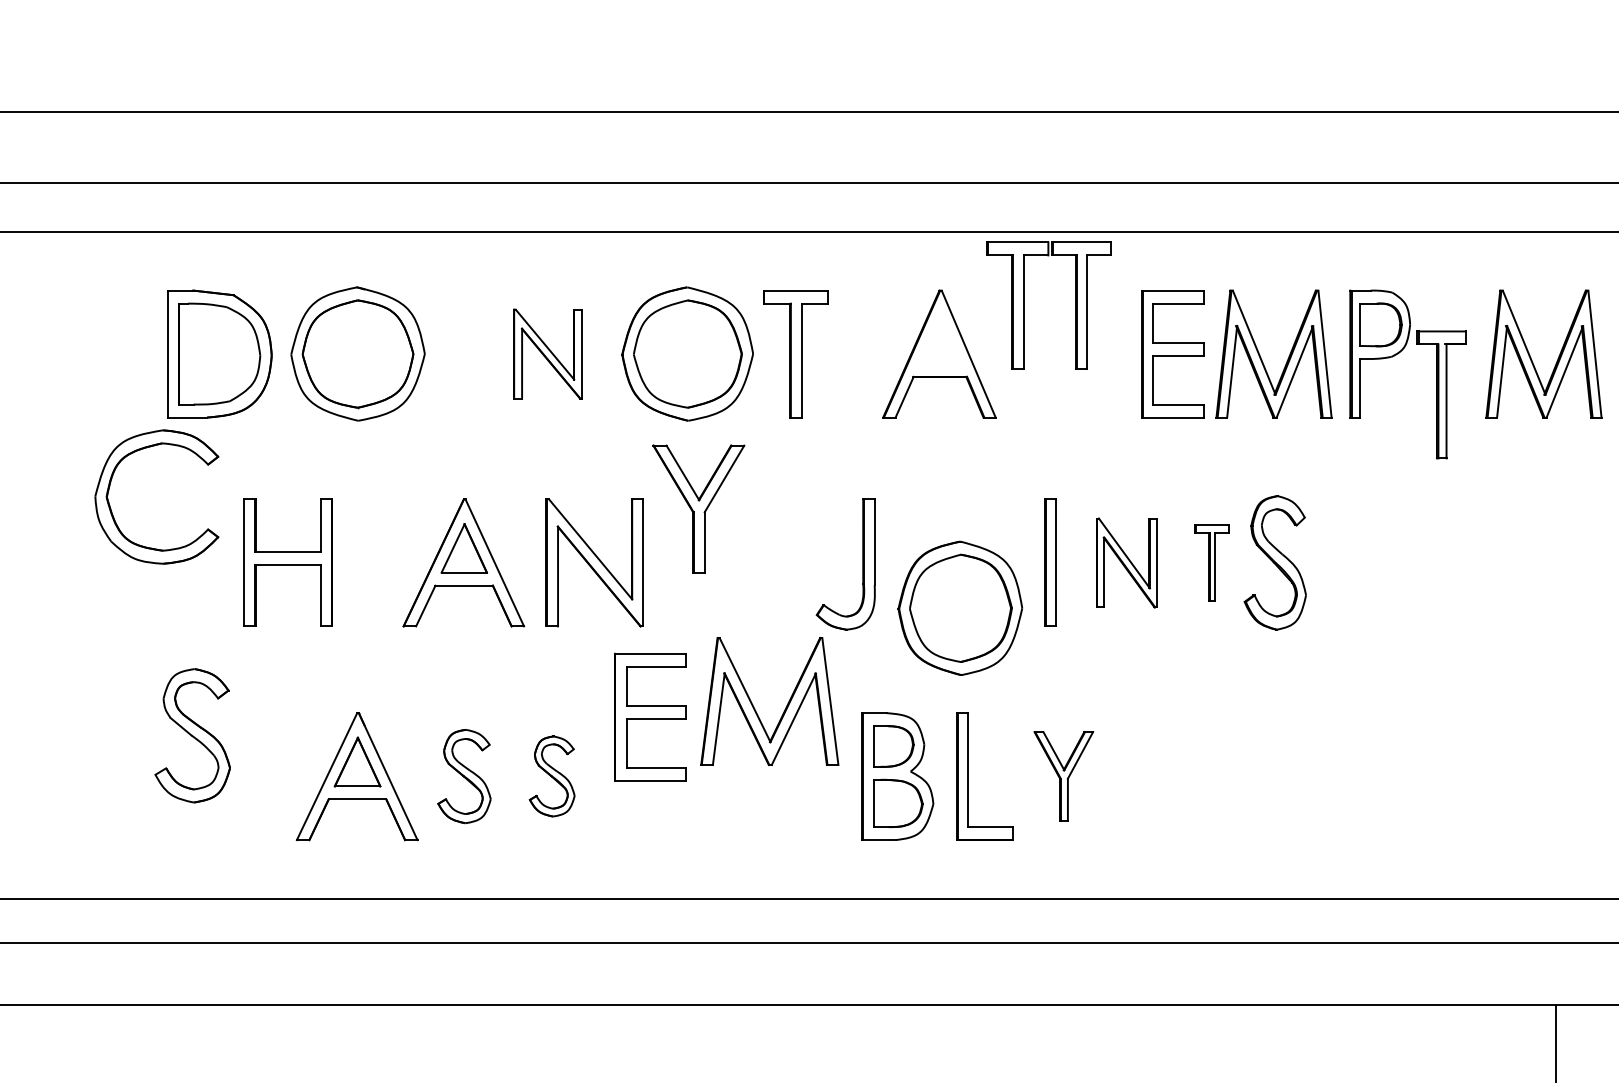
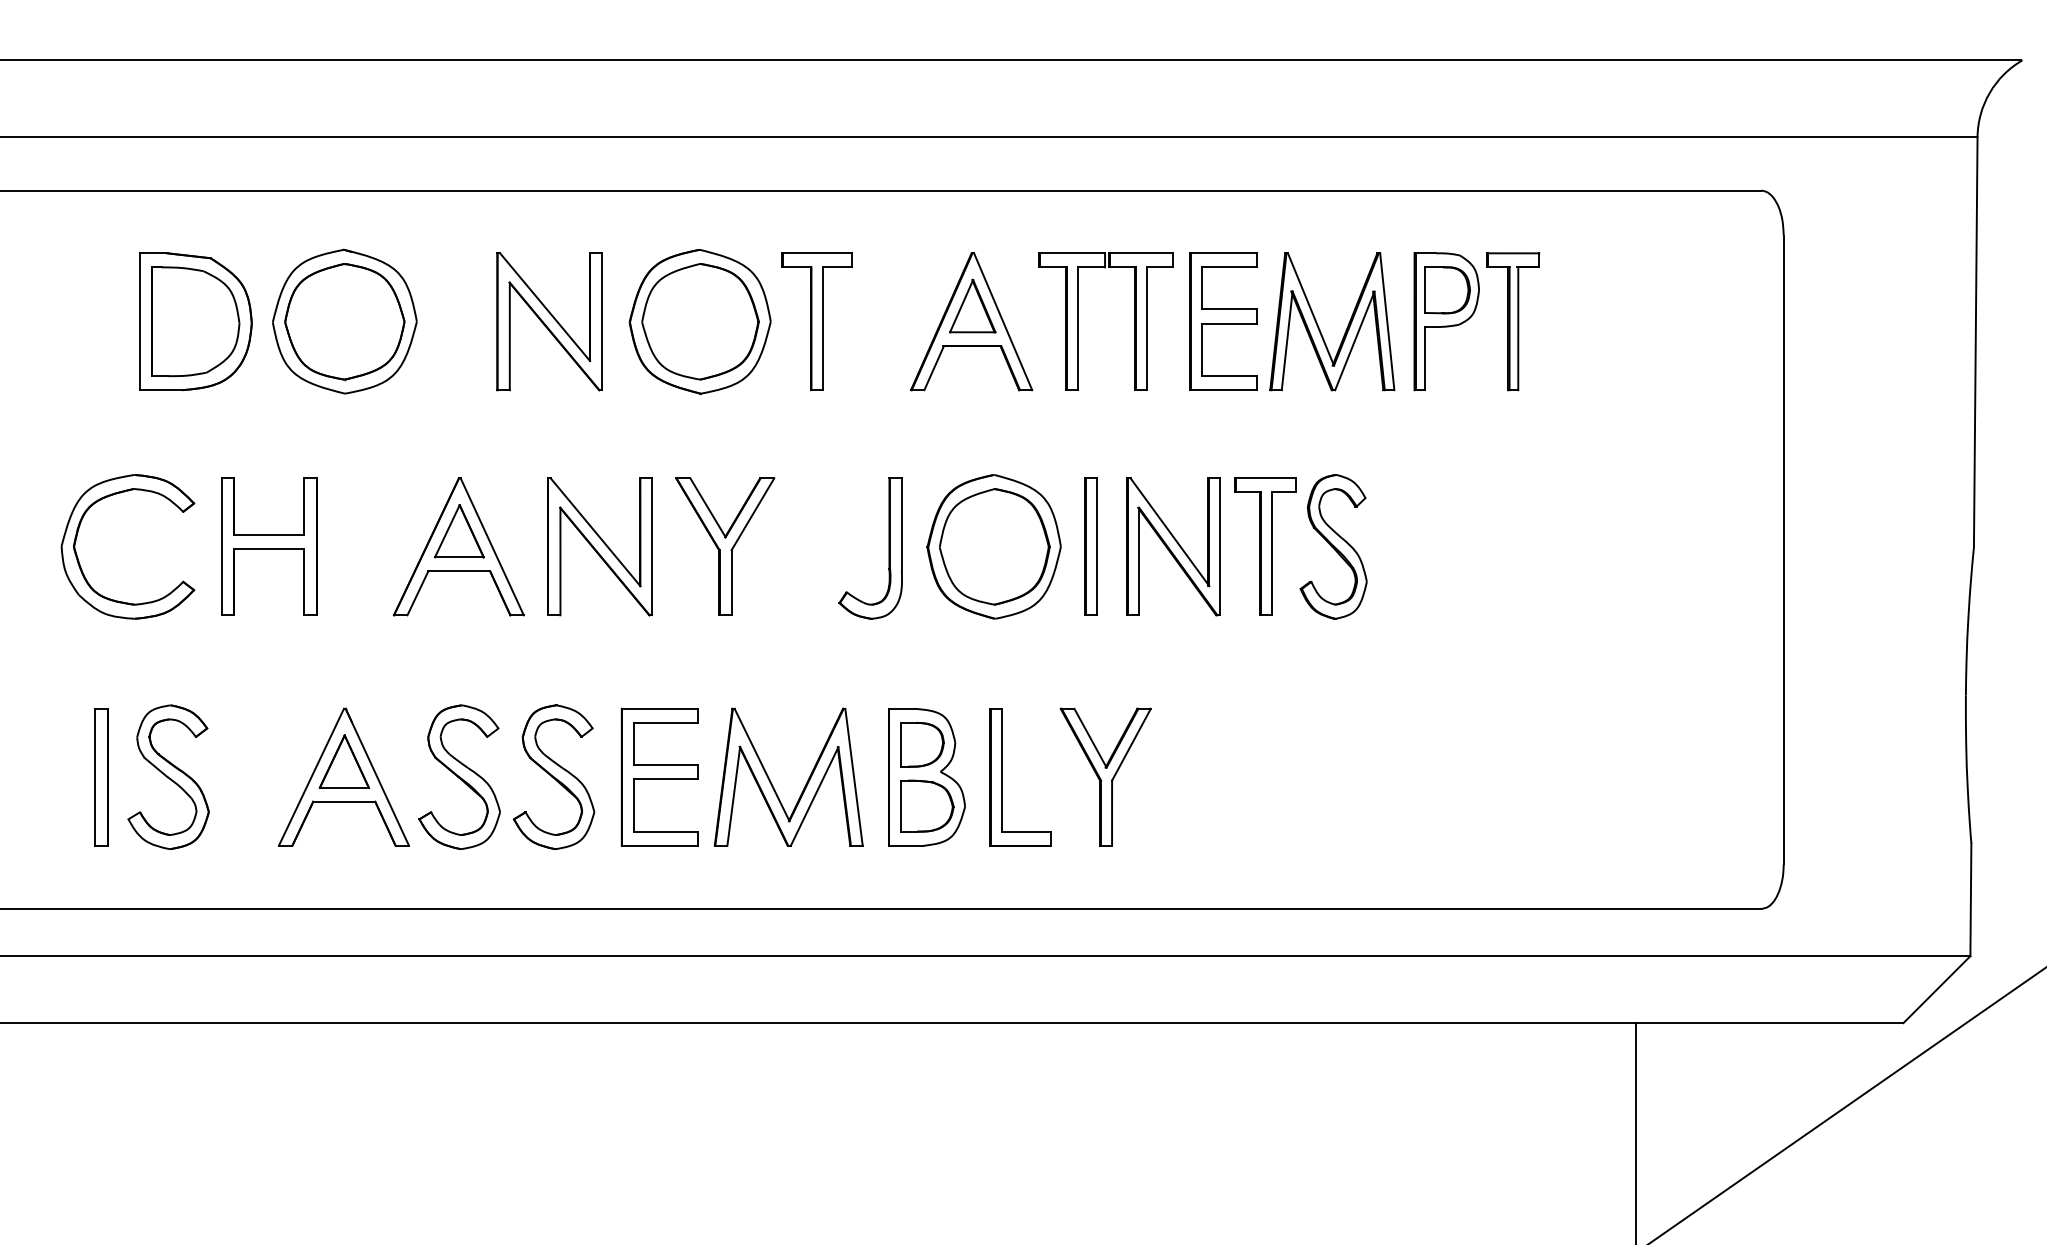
part: (1023, 305) -> (1078, 321), moved
part: (940, 339) -> (972, 305), added
part: (547, 353) -> (549, 321), size x1.43
part: (1531, 356) -> (1609, 324), removed
part: (1442, 394) -> (1513, 321), moved
part: (110, 506) -> (78, 557), moved
part: (699, 508) -> (725, 546), moved
part: (1126, 562) -> (1173, 546), size x1.43
part: (1212, 562) -> (1265, 546), size x1.67
part: (959, 608) -> (993, 546), moved
part: (754, 707) -> (772, 783), moved
part: (649, 716) -> (659, 776), moved
part: (192, 736) -> (168, 777), moved
part: (464, 775) -> (459, 776), size x1.43
part: (552, 775) -> (554, 776), size x1.67
part: (1063, 775) -> (1105, 776), size x1.43
part: (132, 776) -> (101, 777), added

